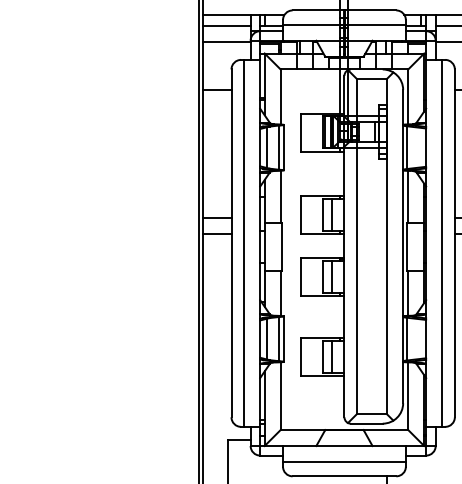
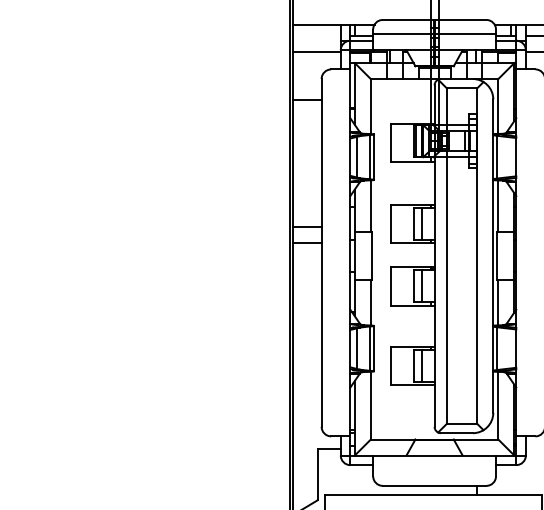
line: (226, 25) -> (316, 35), removed
line: (244, 242) -> (334, 252), removed
line: (442, 242) -> (532, 252), removed
line: (344, 461) -> (434, 471), removed

